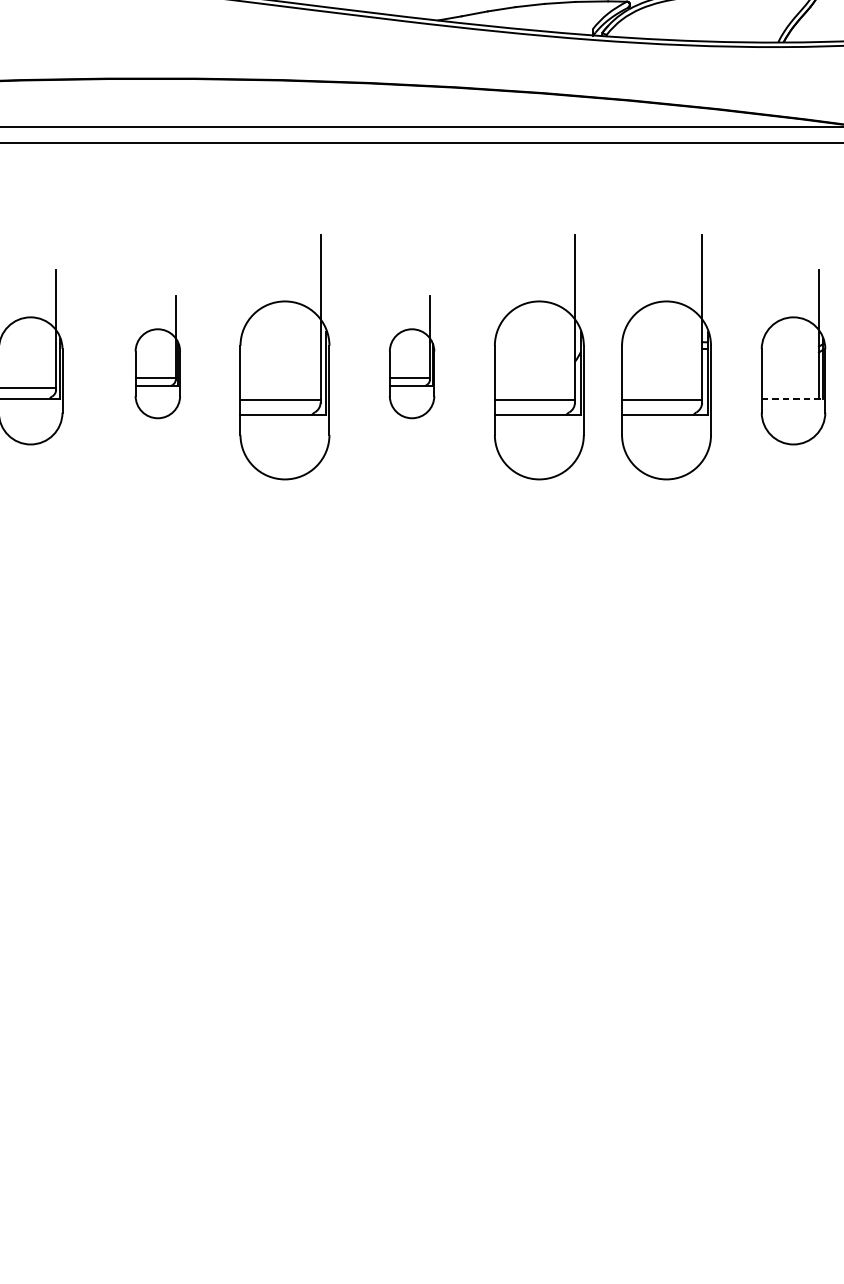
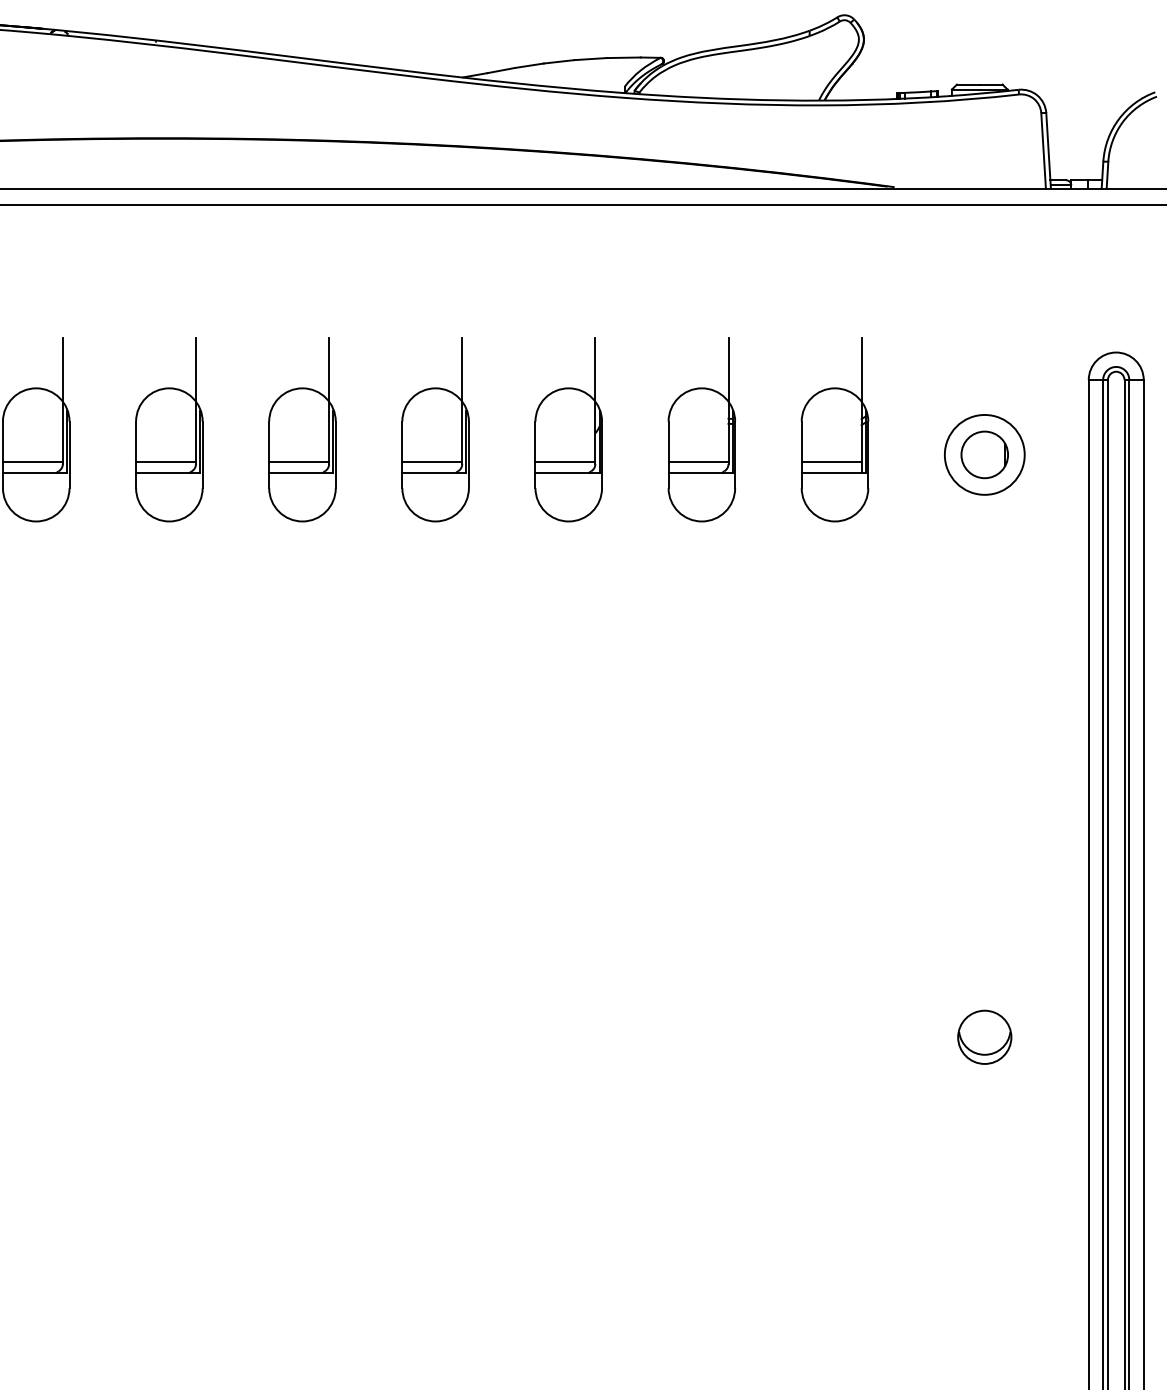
part: (157, 356) -> (169, 429), size x1.43
part: (284, 356) -> (302, 429), size x0.71
part: (411, 356) -> (435, 429), size x1.43
part: (539, 356) -> (568, 429), size x0.71
part: (666, 356) -> (701, 429), size x0.71
line: (790, 387) -> (831, 461), added
line: (793, 398) -> (834, 473), dashed -> solid

